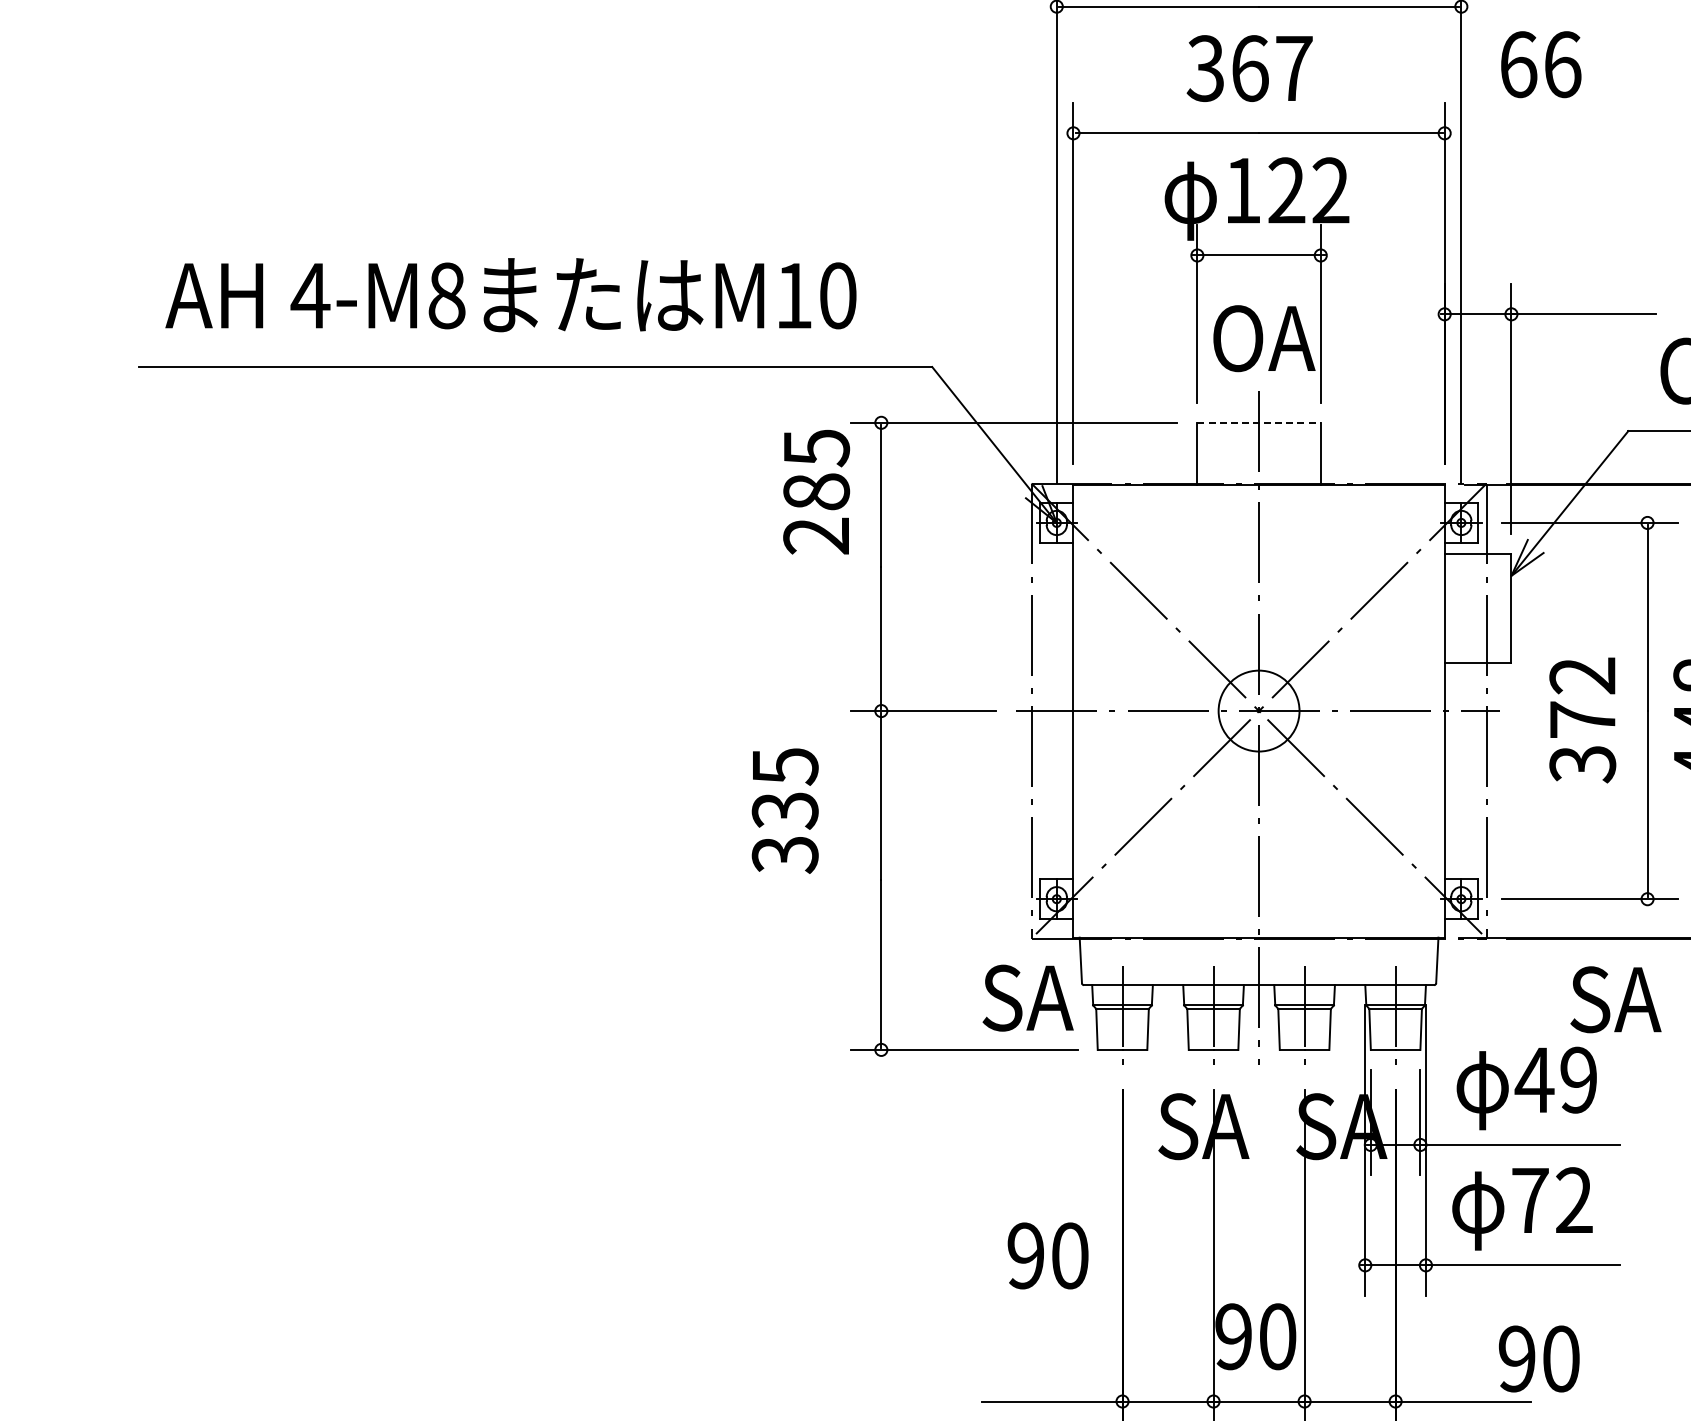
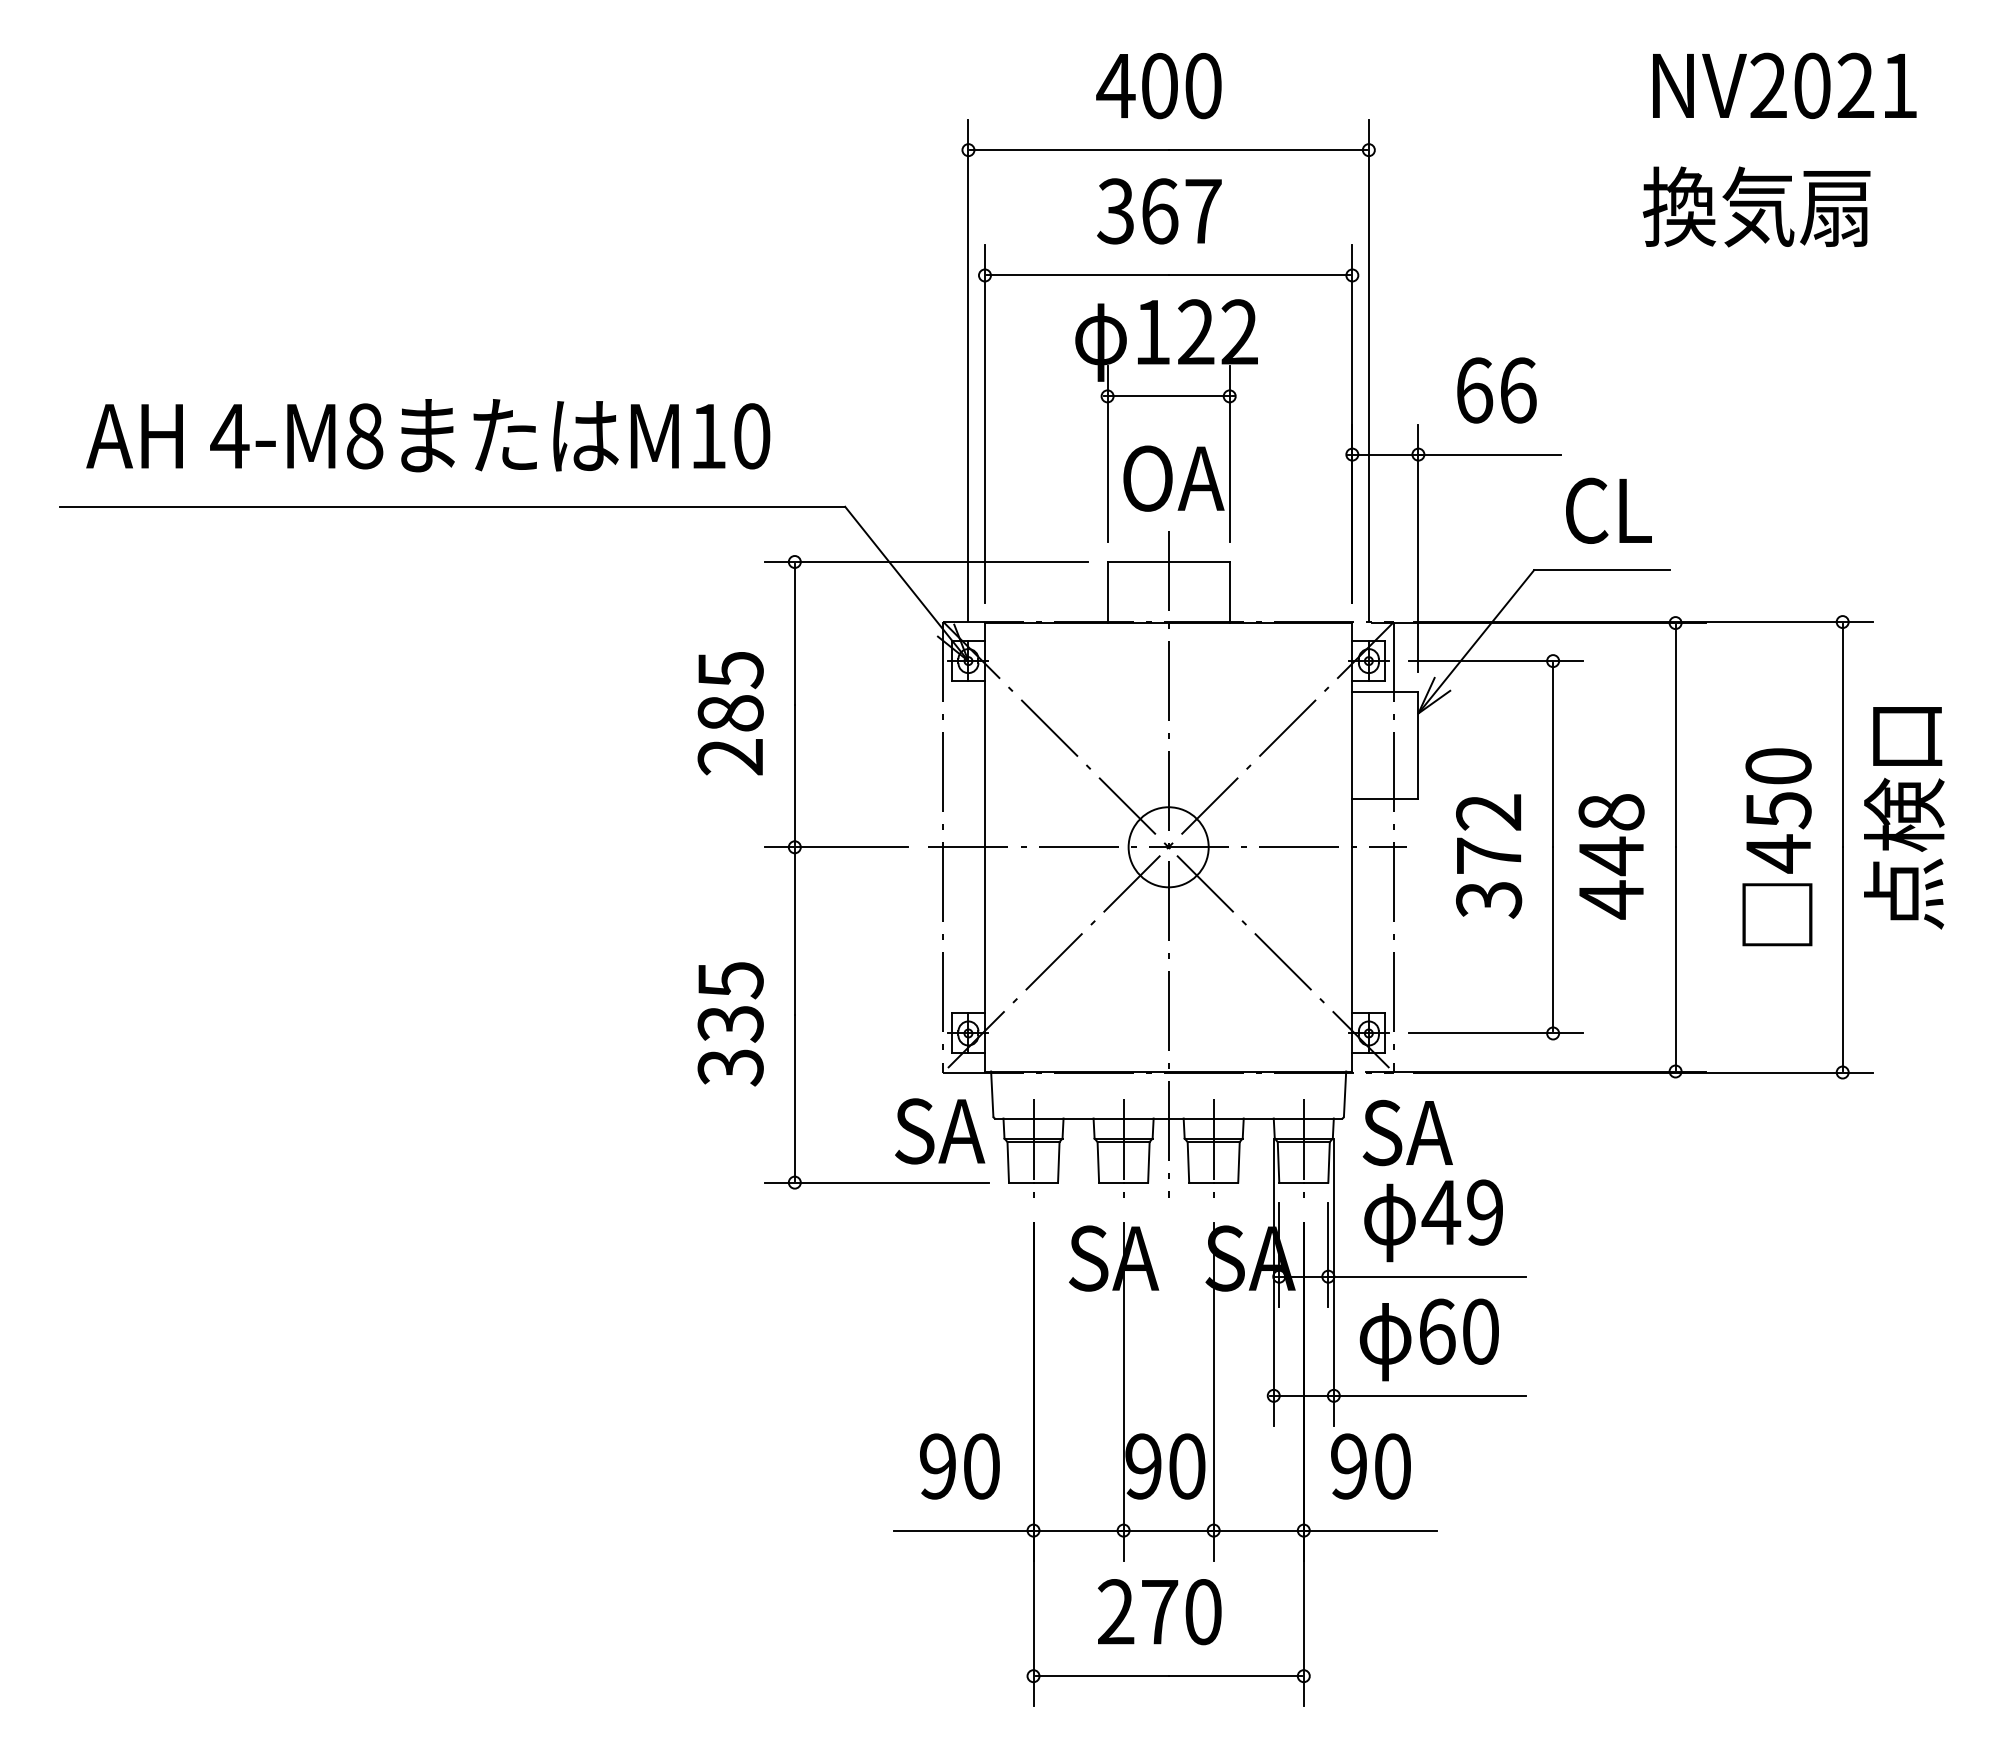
text: (1540, 64) -> (1496, 390), moved
line: (1259, 423) -> (1169, 562), dashed -> solid
text: (816, 492) -> (730, 713), moved
text: (785, 811) -> (730, 1024), moved
text: (1615, 999) -> (1407, 1132), moved
text: (1551, 1200) -> (1458, 1331), 72 -> 60
text: (1047, 1255) -> (959, 1466), moved
text: (1538, 1358) -> (1370, 1466), moved

